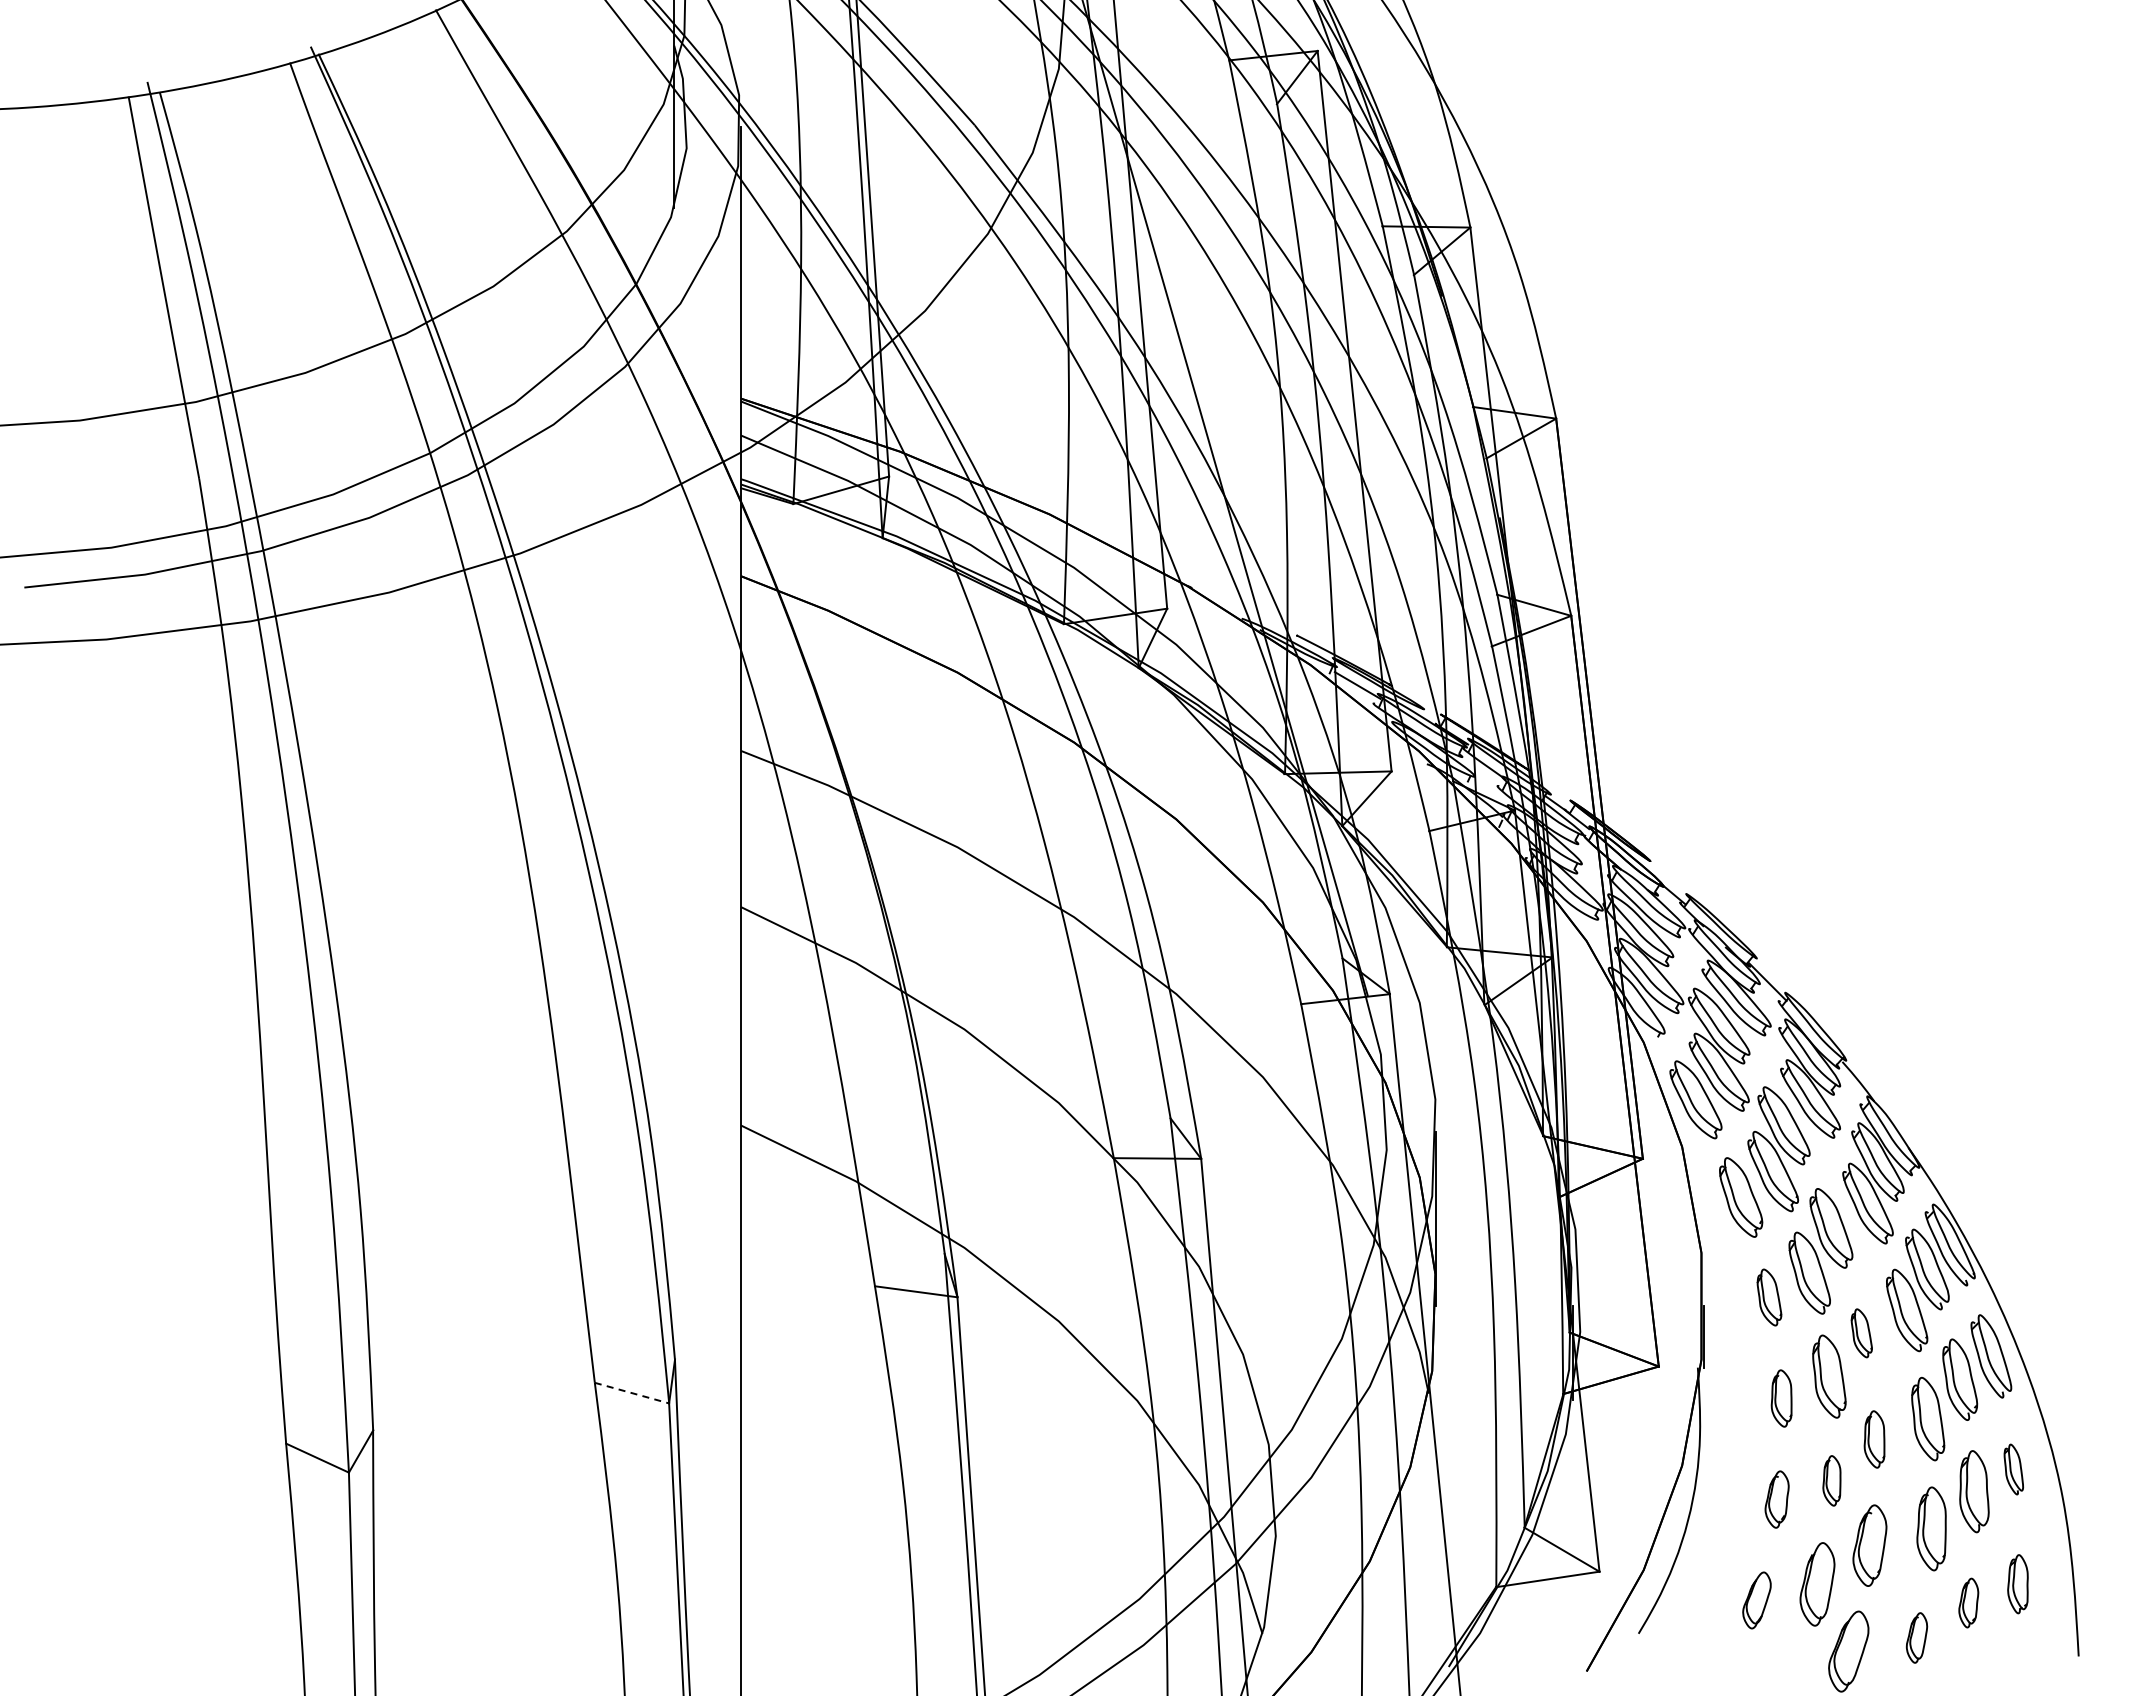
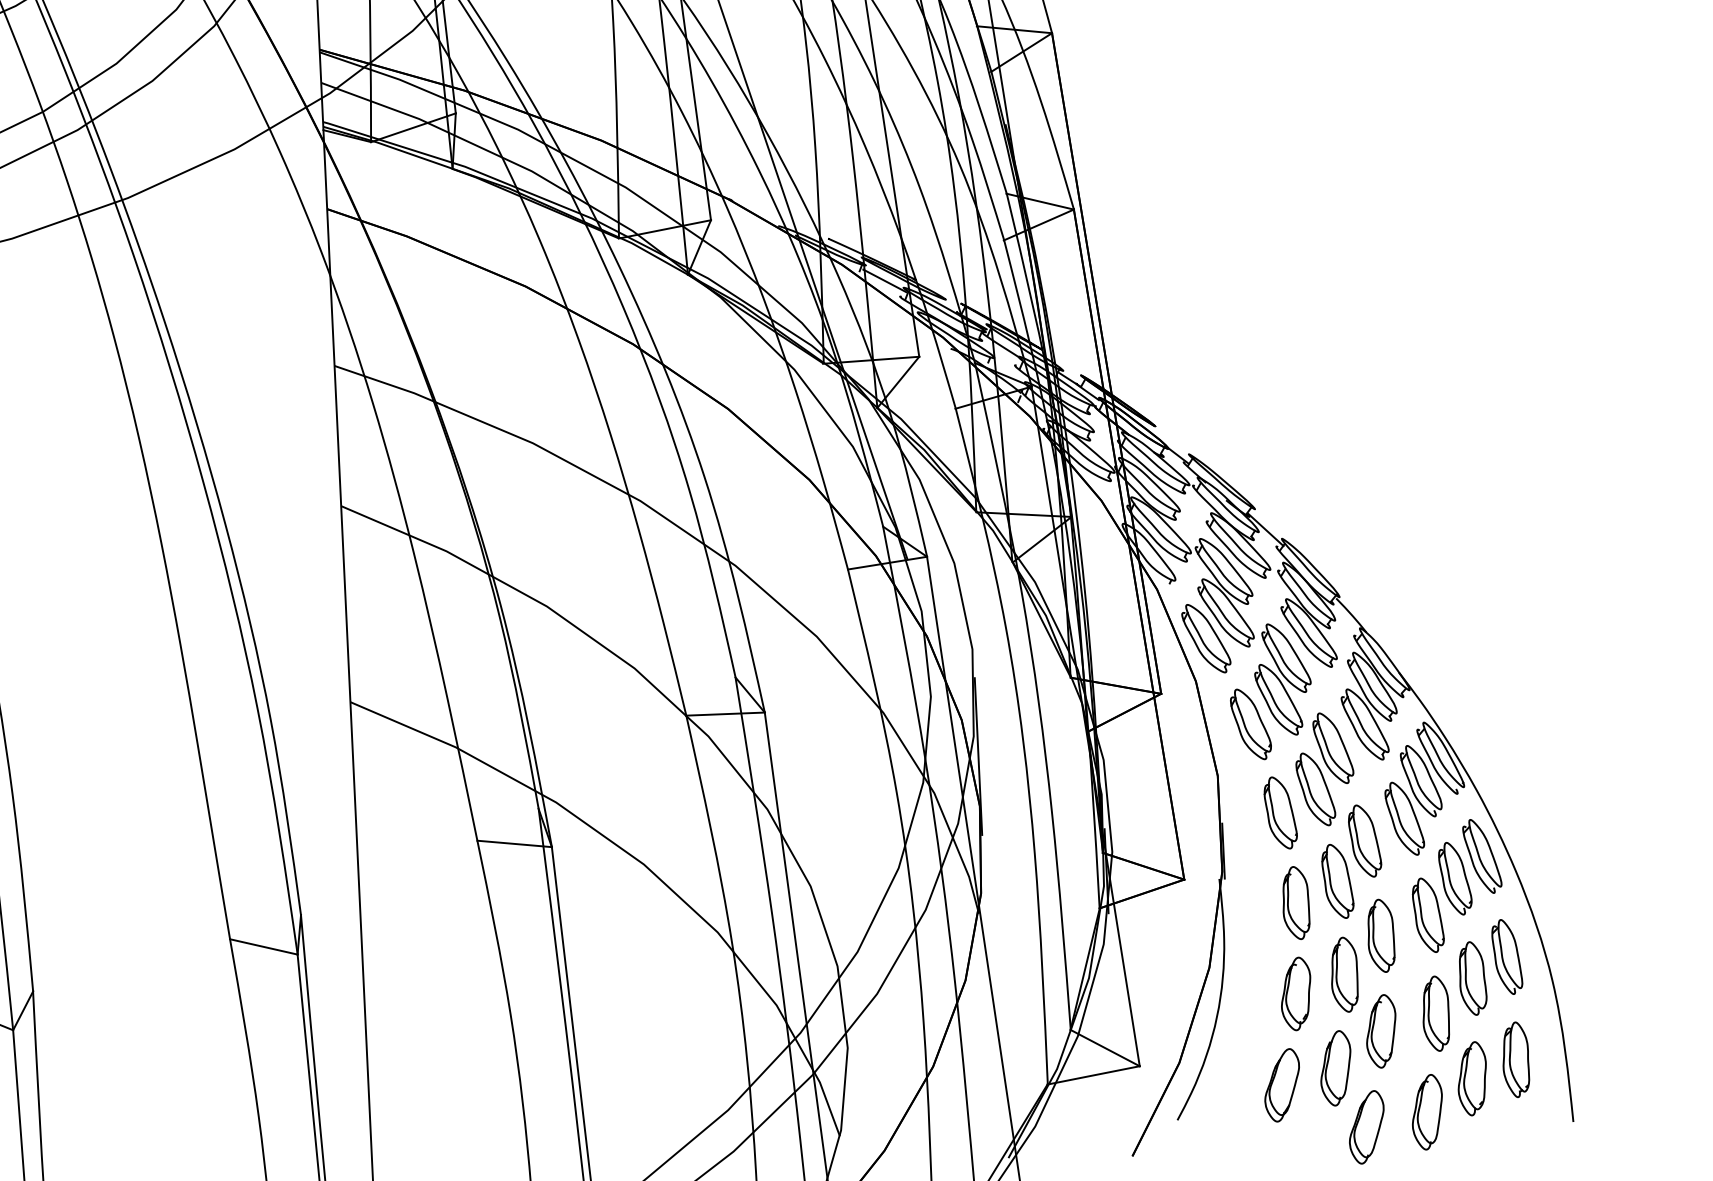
part: (1769, 1297) -> (1280, 812), size x1.43
part: (1861, 1333) -> (1364, 841), size x1.67
line: (631, 1393) -> (263, 947), dashed -> solid
part: (1781, 1398) -> (1295, 903), size x1.43
part: (1874, 1439) -> (1380, 935), size x1.43
part: (2013, 1469) -> (1506, 956), size x1.67
part: (1831, 1480) -> (1344, 974), size x1.67
part: (1776, 1499) -> (1295, 993), size x1.43
part: (2017, 1583) -> (1515, 1059), size x1.43
part: (1756, 1600) -> (1281, 1085), size x1.43
part: (1968, 1602) -> (1472, 1078), size x1.67
part: (1916, 1637) -> (1427, 1111), size x1.67

